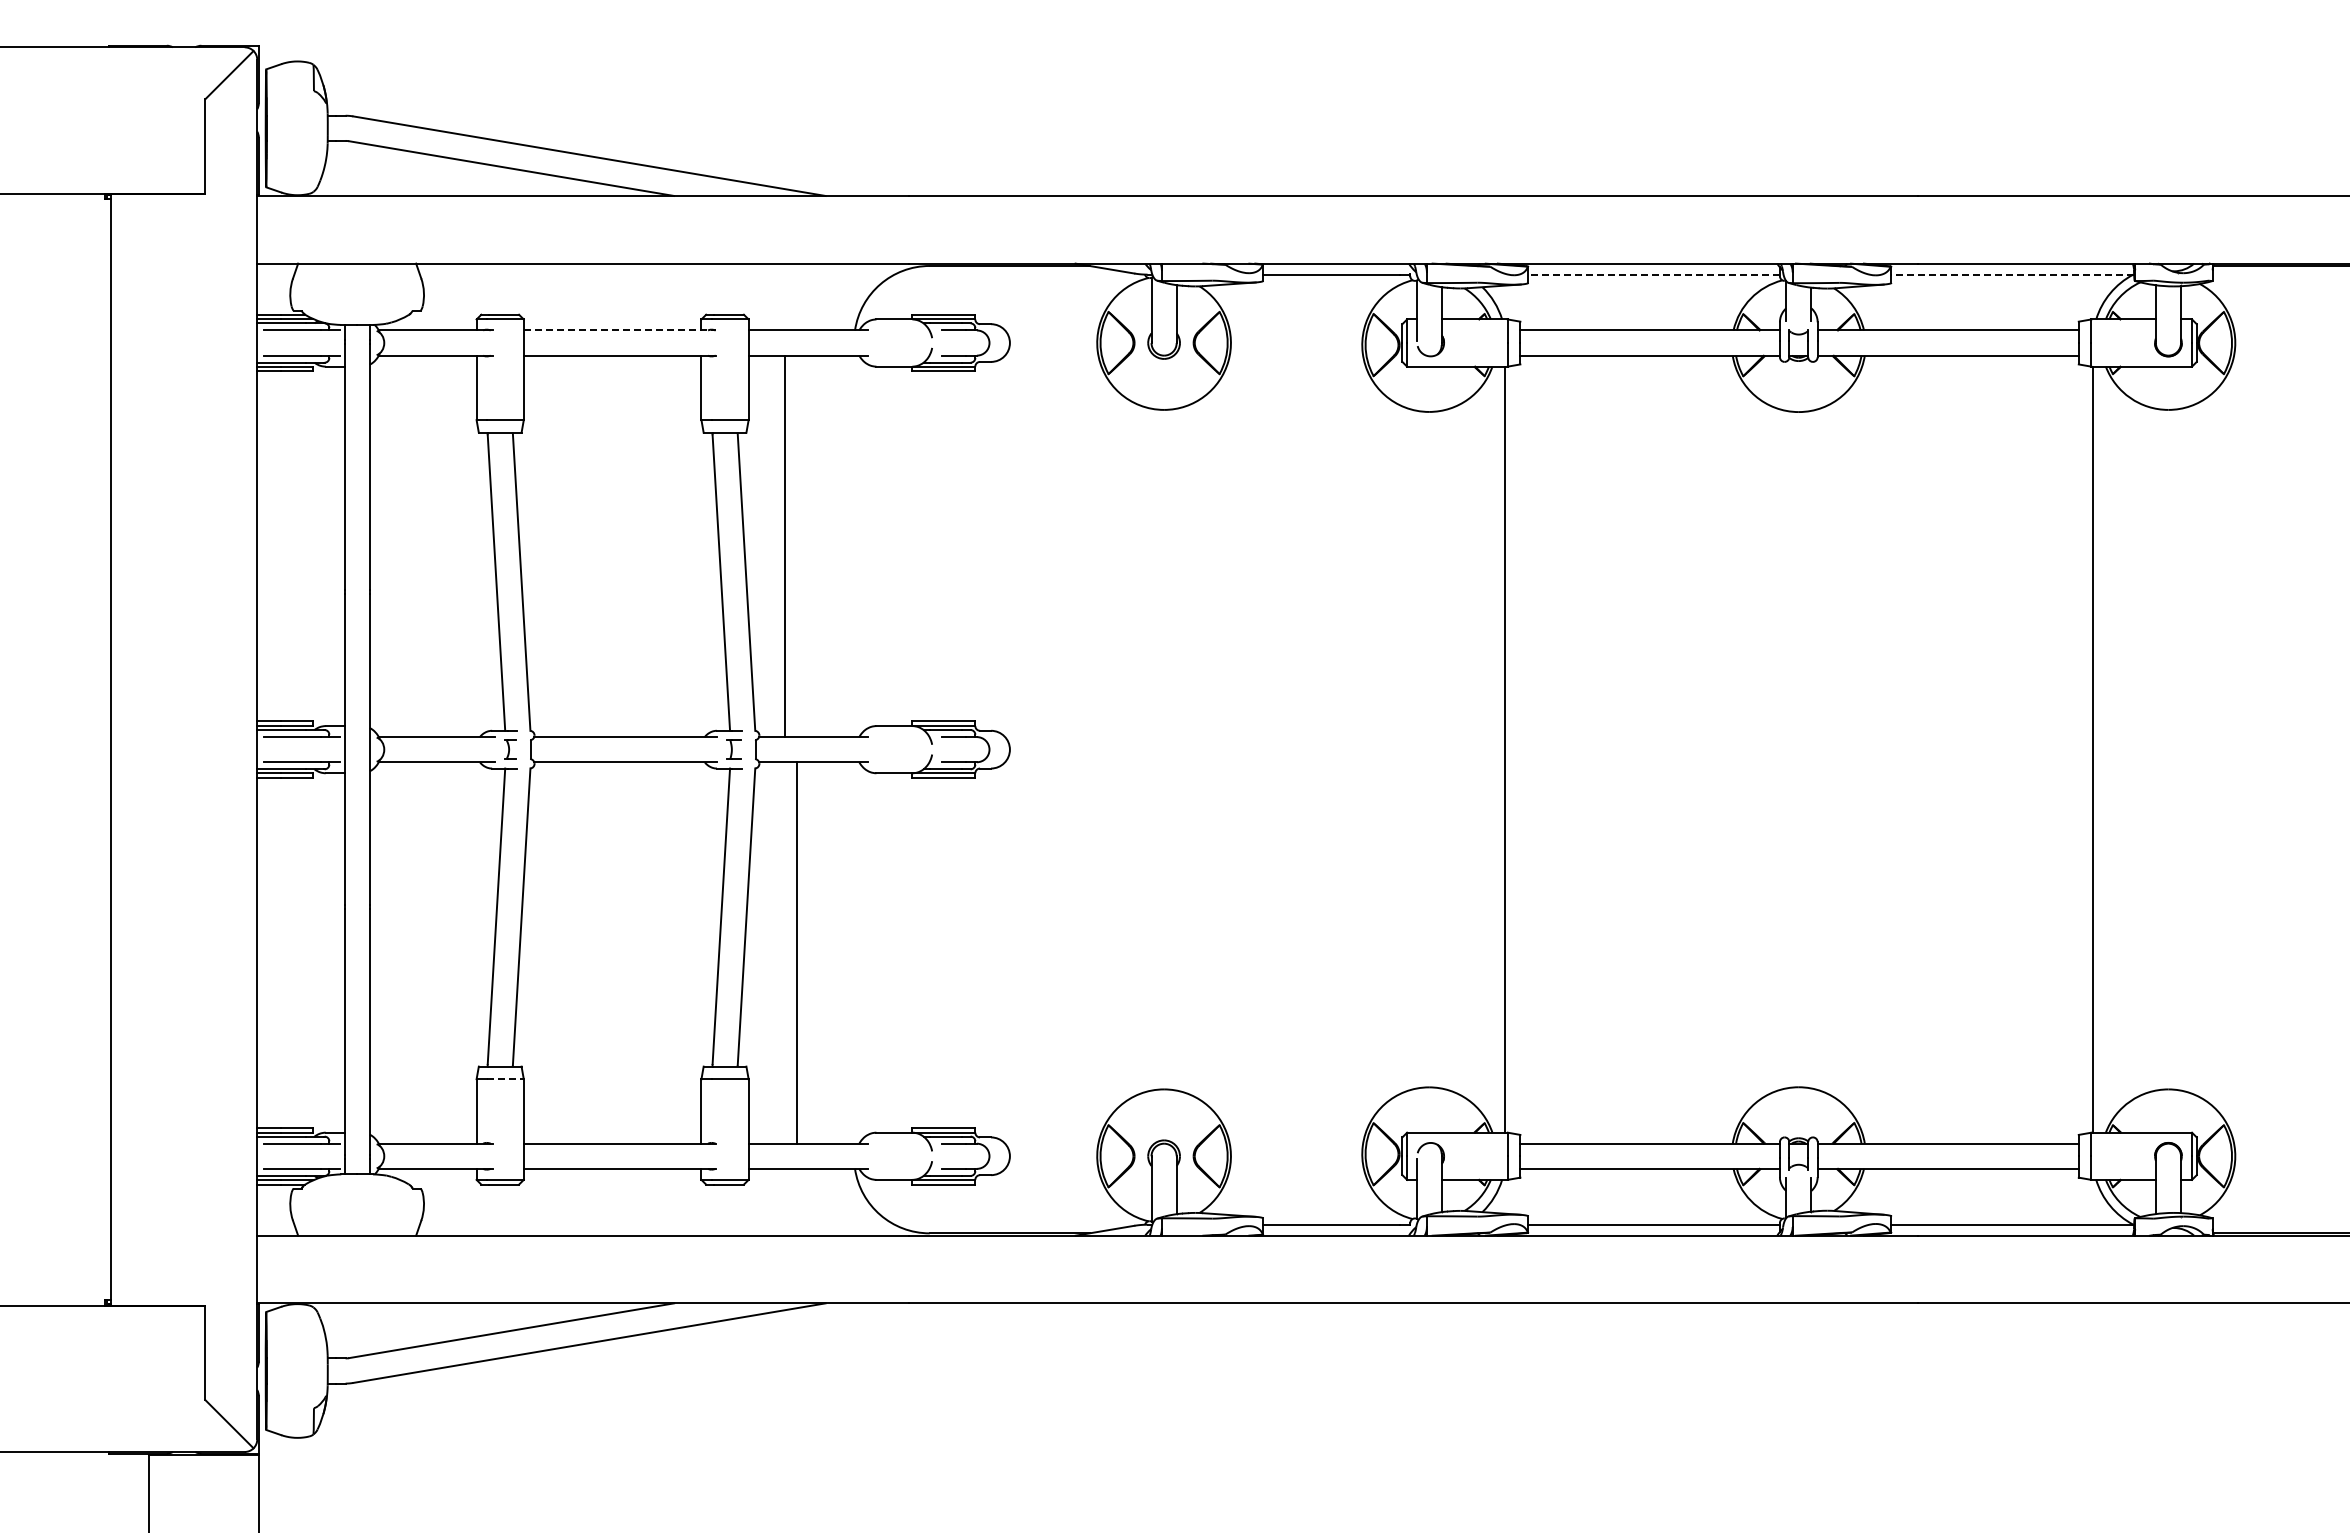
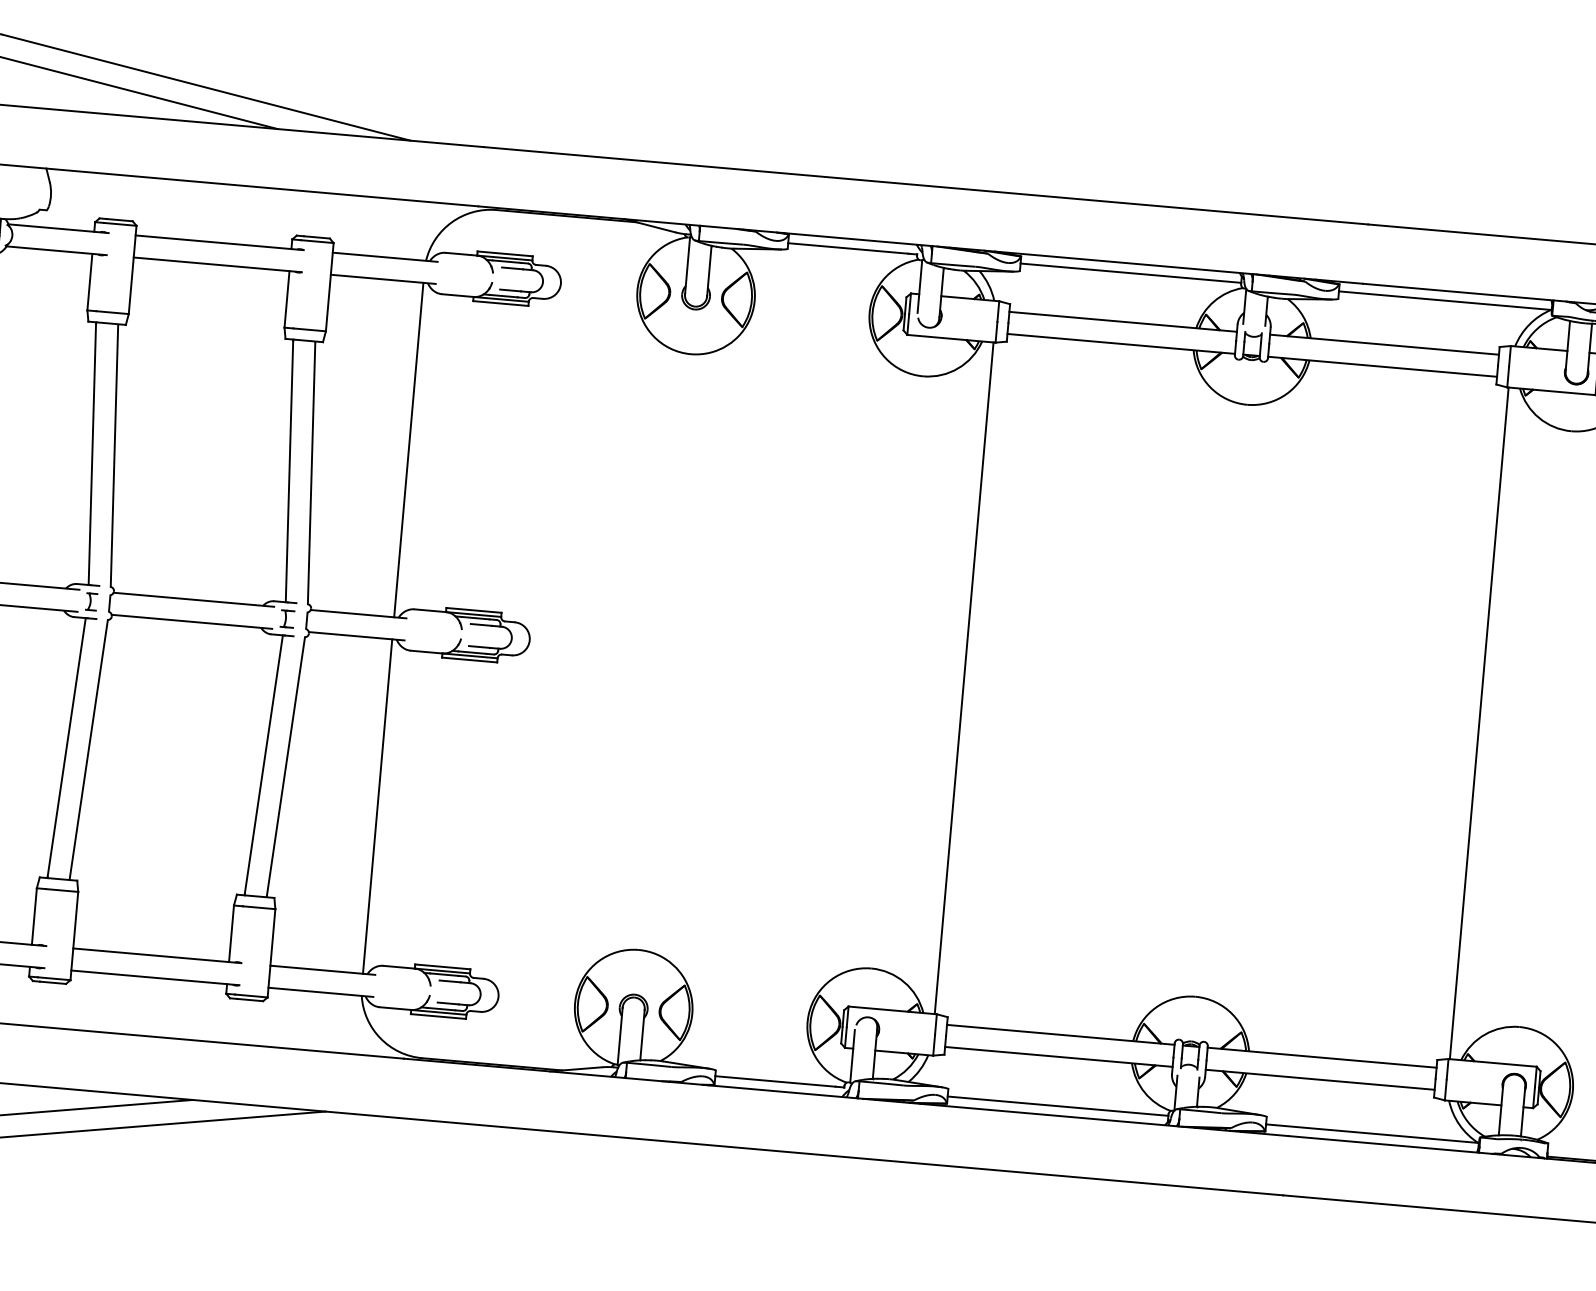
line: (1654, 274) -> (1131, 273), dashed -> solid
line: (2012, 274) -> (1445, 300), dashed -> solid
line: (619, 330) -> (219, 242), dashed -> solid
line: (785, 546) -> (409, 450), moved
line: (797, 952) -> (377, 806), moved
line: (505, 1079) -> (62, 890), dashed -> solid

